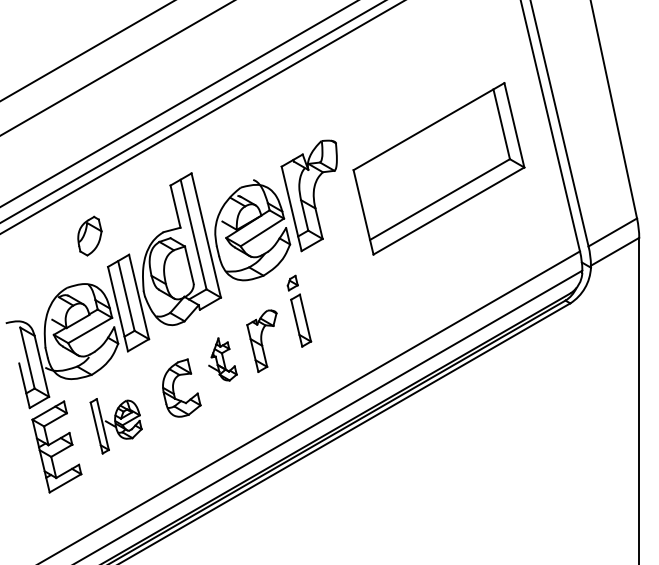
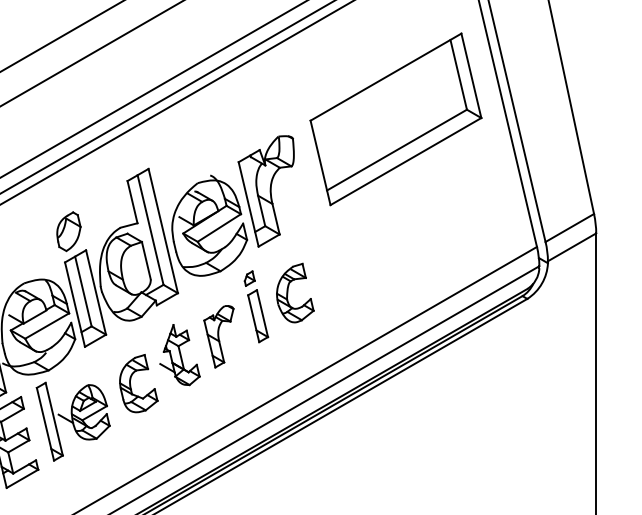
part: (438, 168) -> (395, 119), moved
part: (89, 235) -> (68, 231), moved
part: (331, 297) -> (288, 293), added
part: (222, 359) -> (179, 355), size x1.43
part: (115, 426) -> (72, 422), size x1.43

